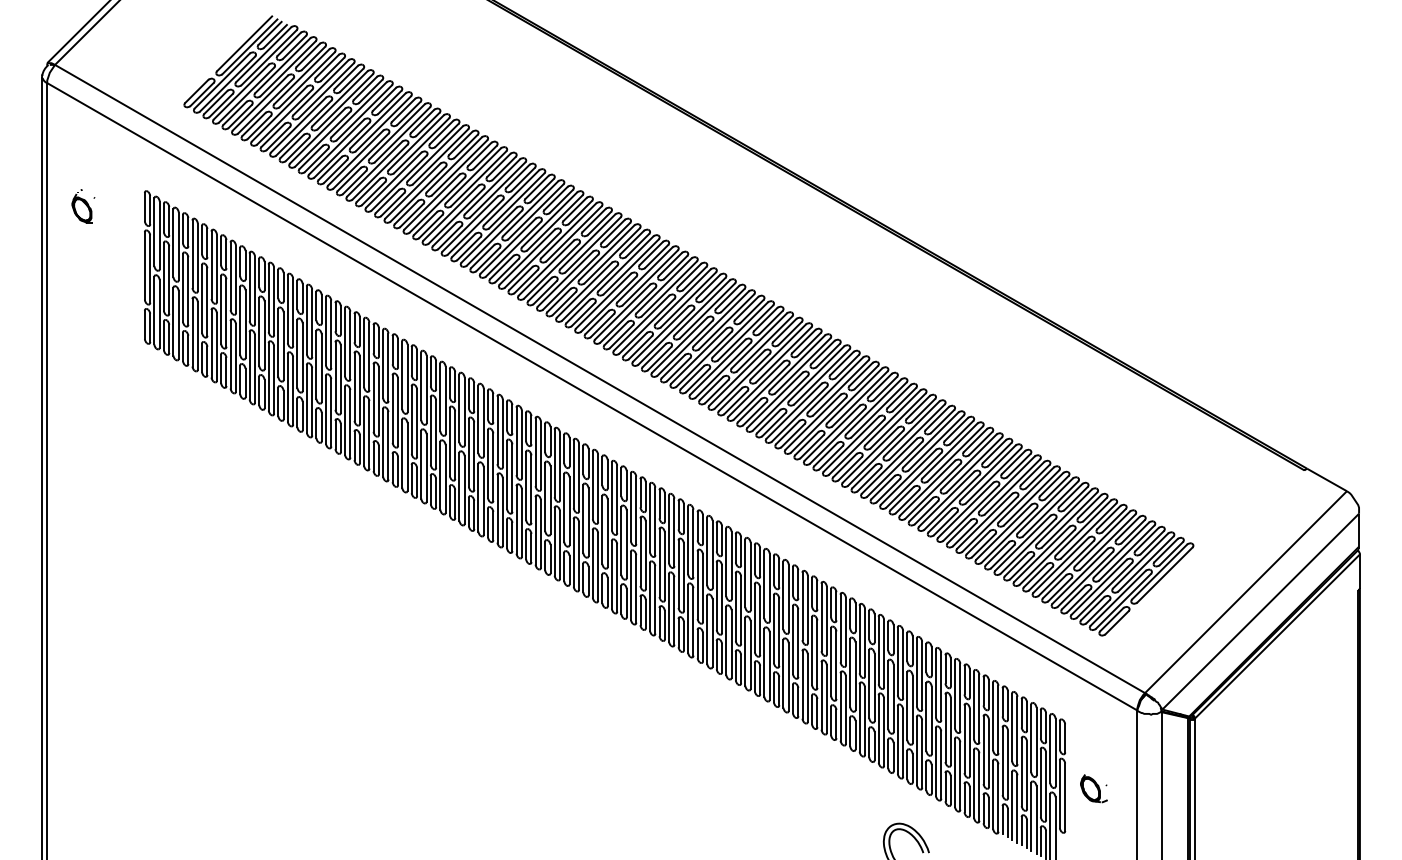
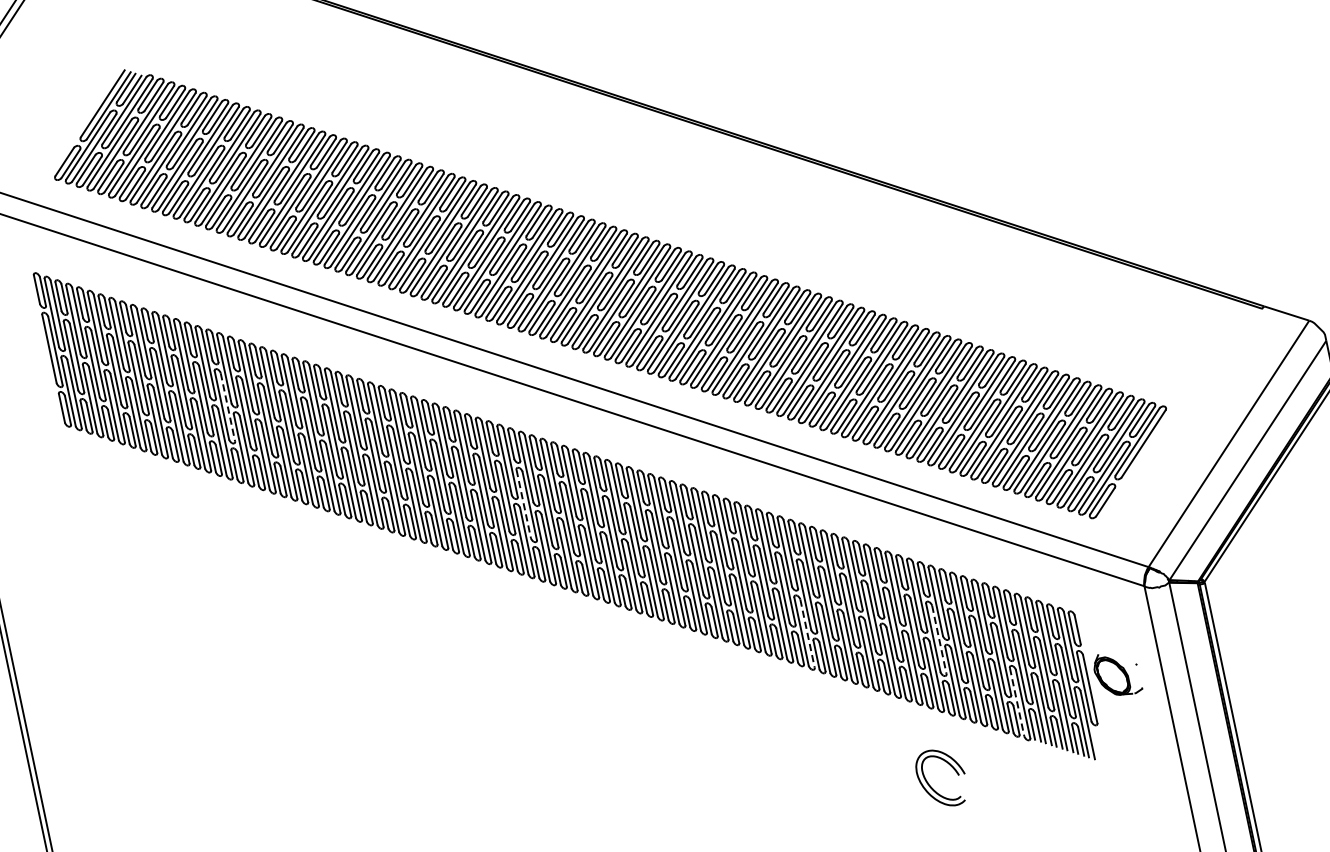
line: (302, 357) -> (227, 407), solid -> dashed
line: (564, 508) -> (524, 504), solid -> dashed
line: (807, 688) -> (807, 634), solid -> dashed
line: (931, 720) -> (939, 640), solid -> dashed
part: (1093, 788) -> (1116, 674), size x1.6
line: (993, 795) -> (1017, 702), solid -> dashed

